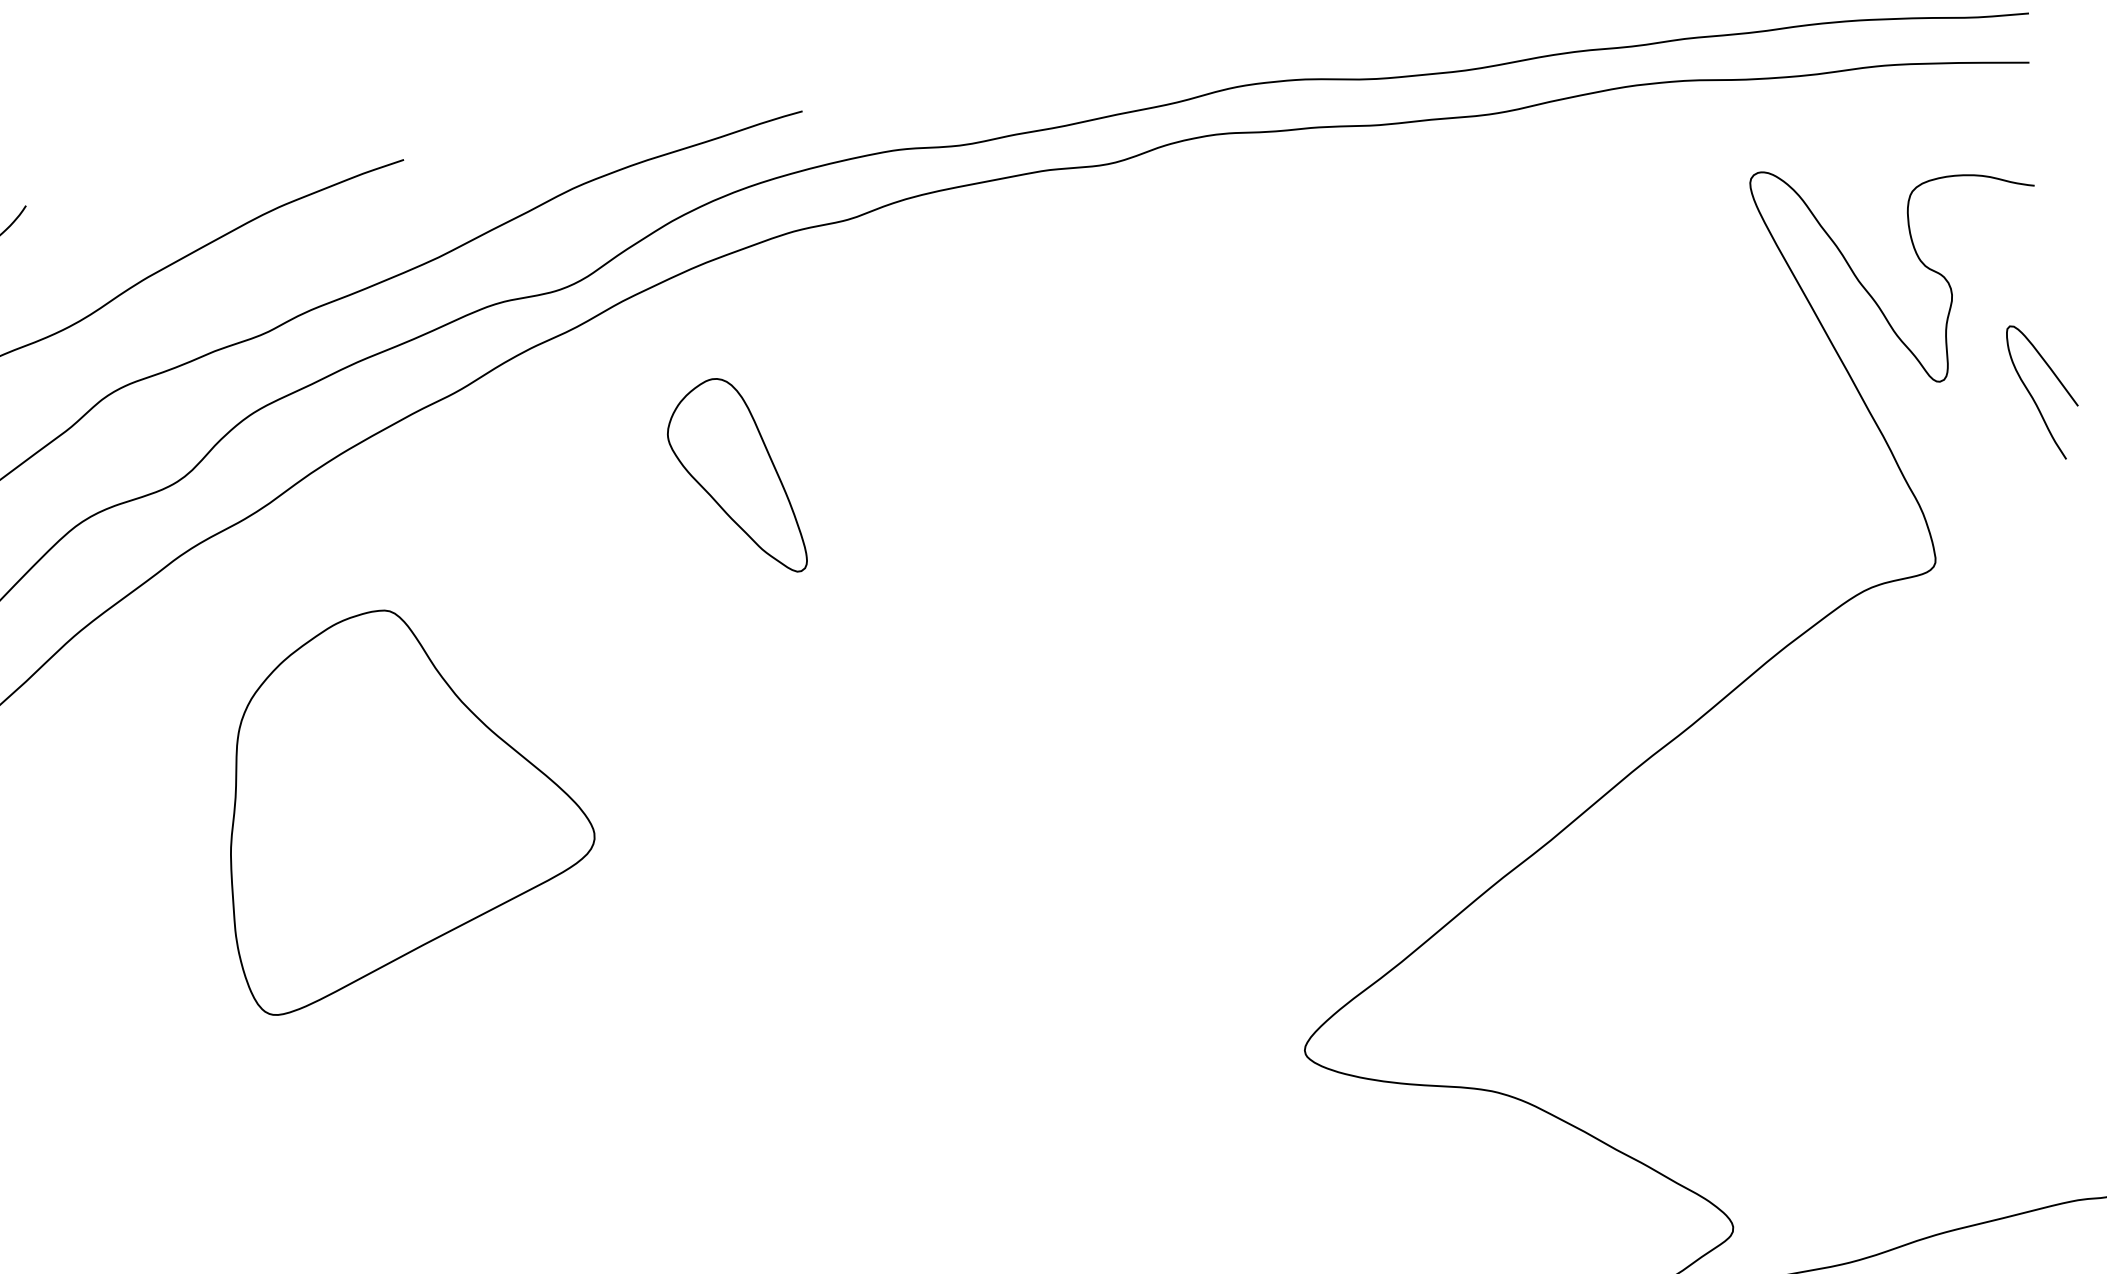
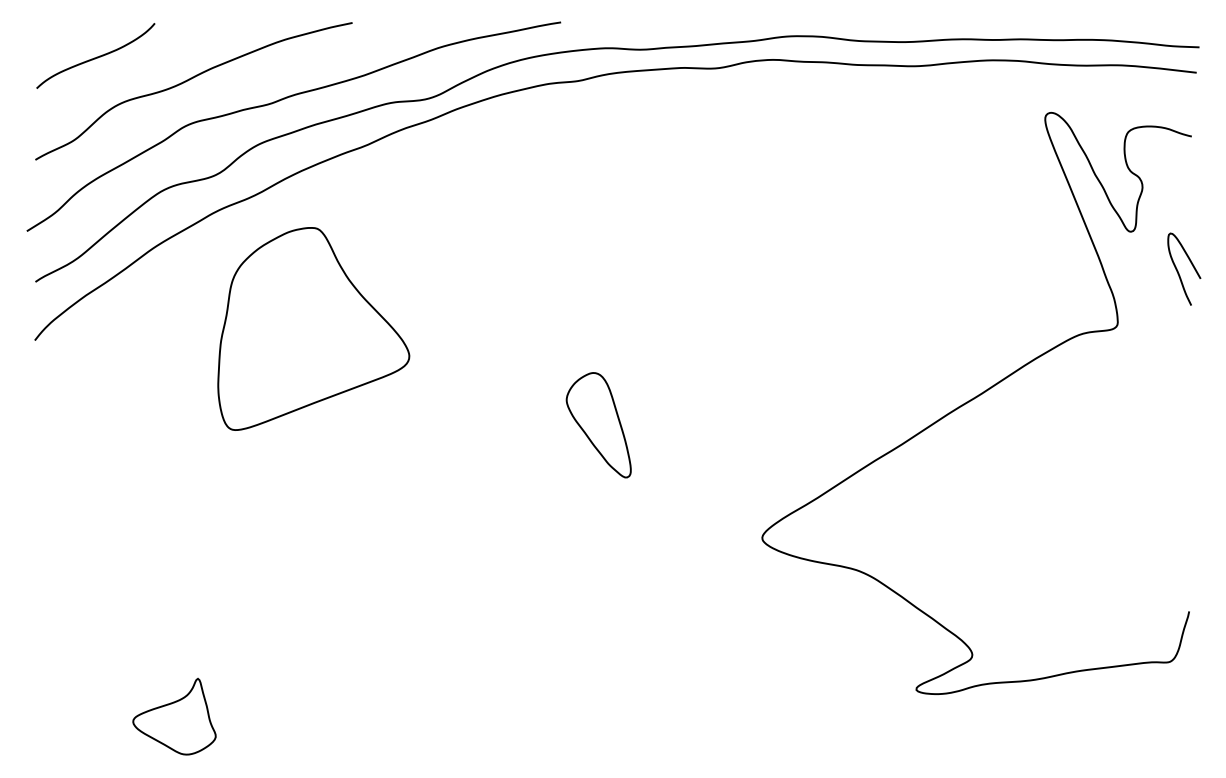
curve: (2033, 395) -> (1178, 270), moved
part: (734, 478) -> (598, 425), moved
part: (404, 802) -> (313, 328), moved

